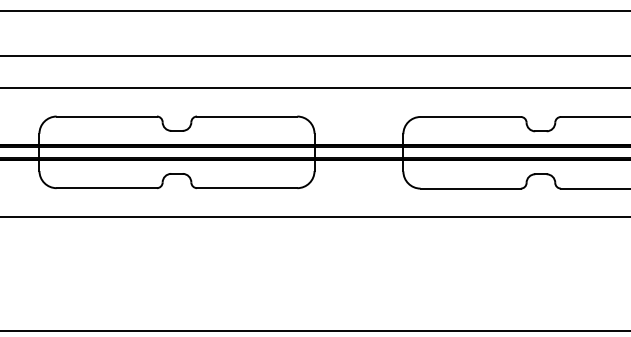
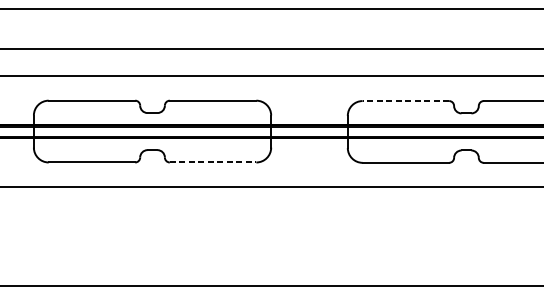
line: (470, 116) -> (405, 100), solid -> dashed
line: (247, 188) -> (213, 162), solid -> dashed

